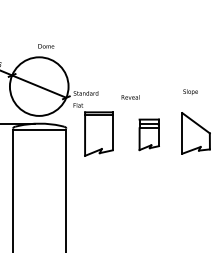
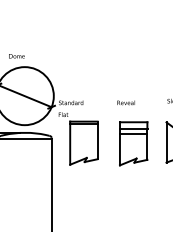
text: (46, 46) -> (17, 56), moved
text: (130, 97) -> (126, 102), moved
part: (149, 134) -> (133, 143), size x1.43

